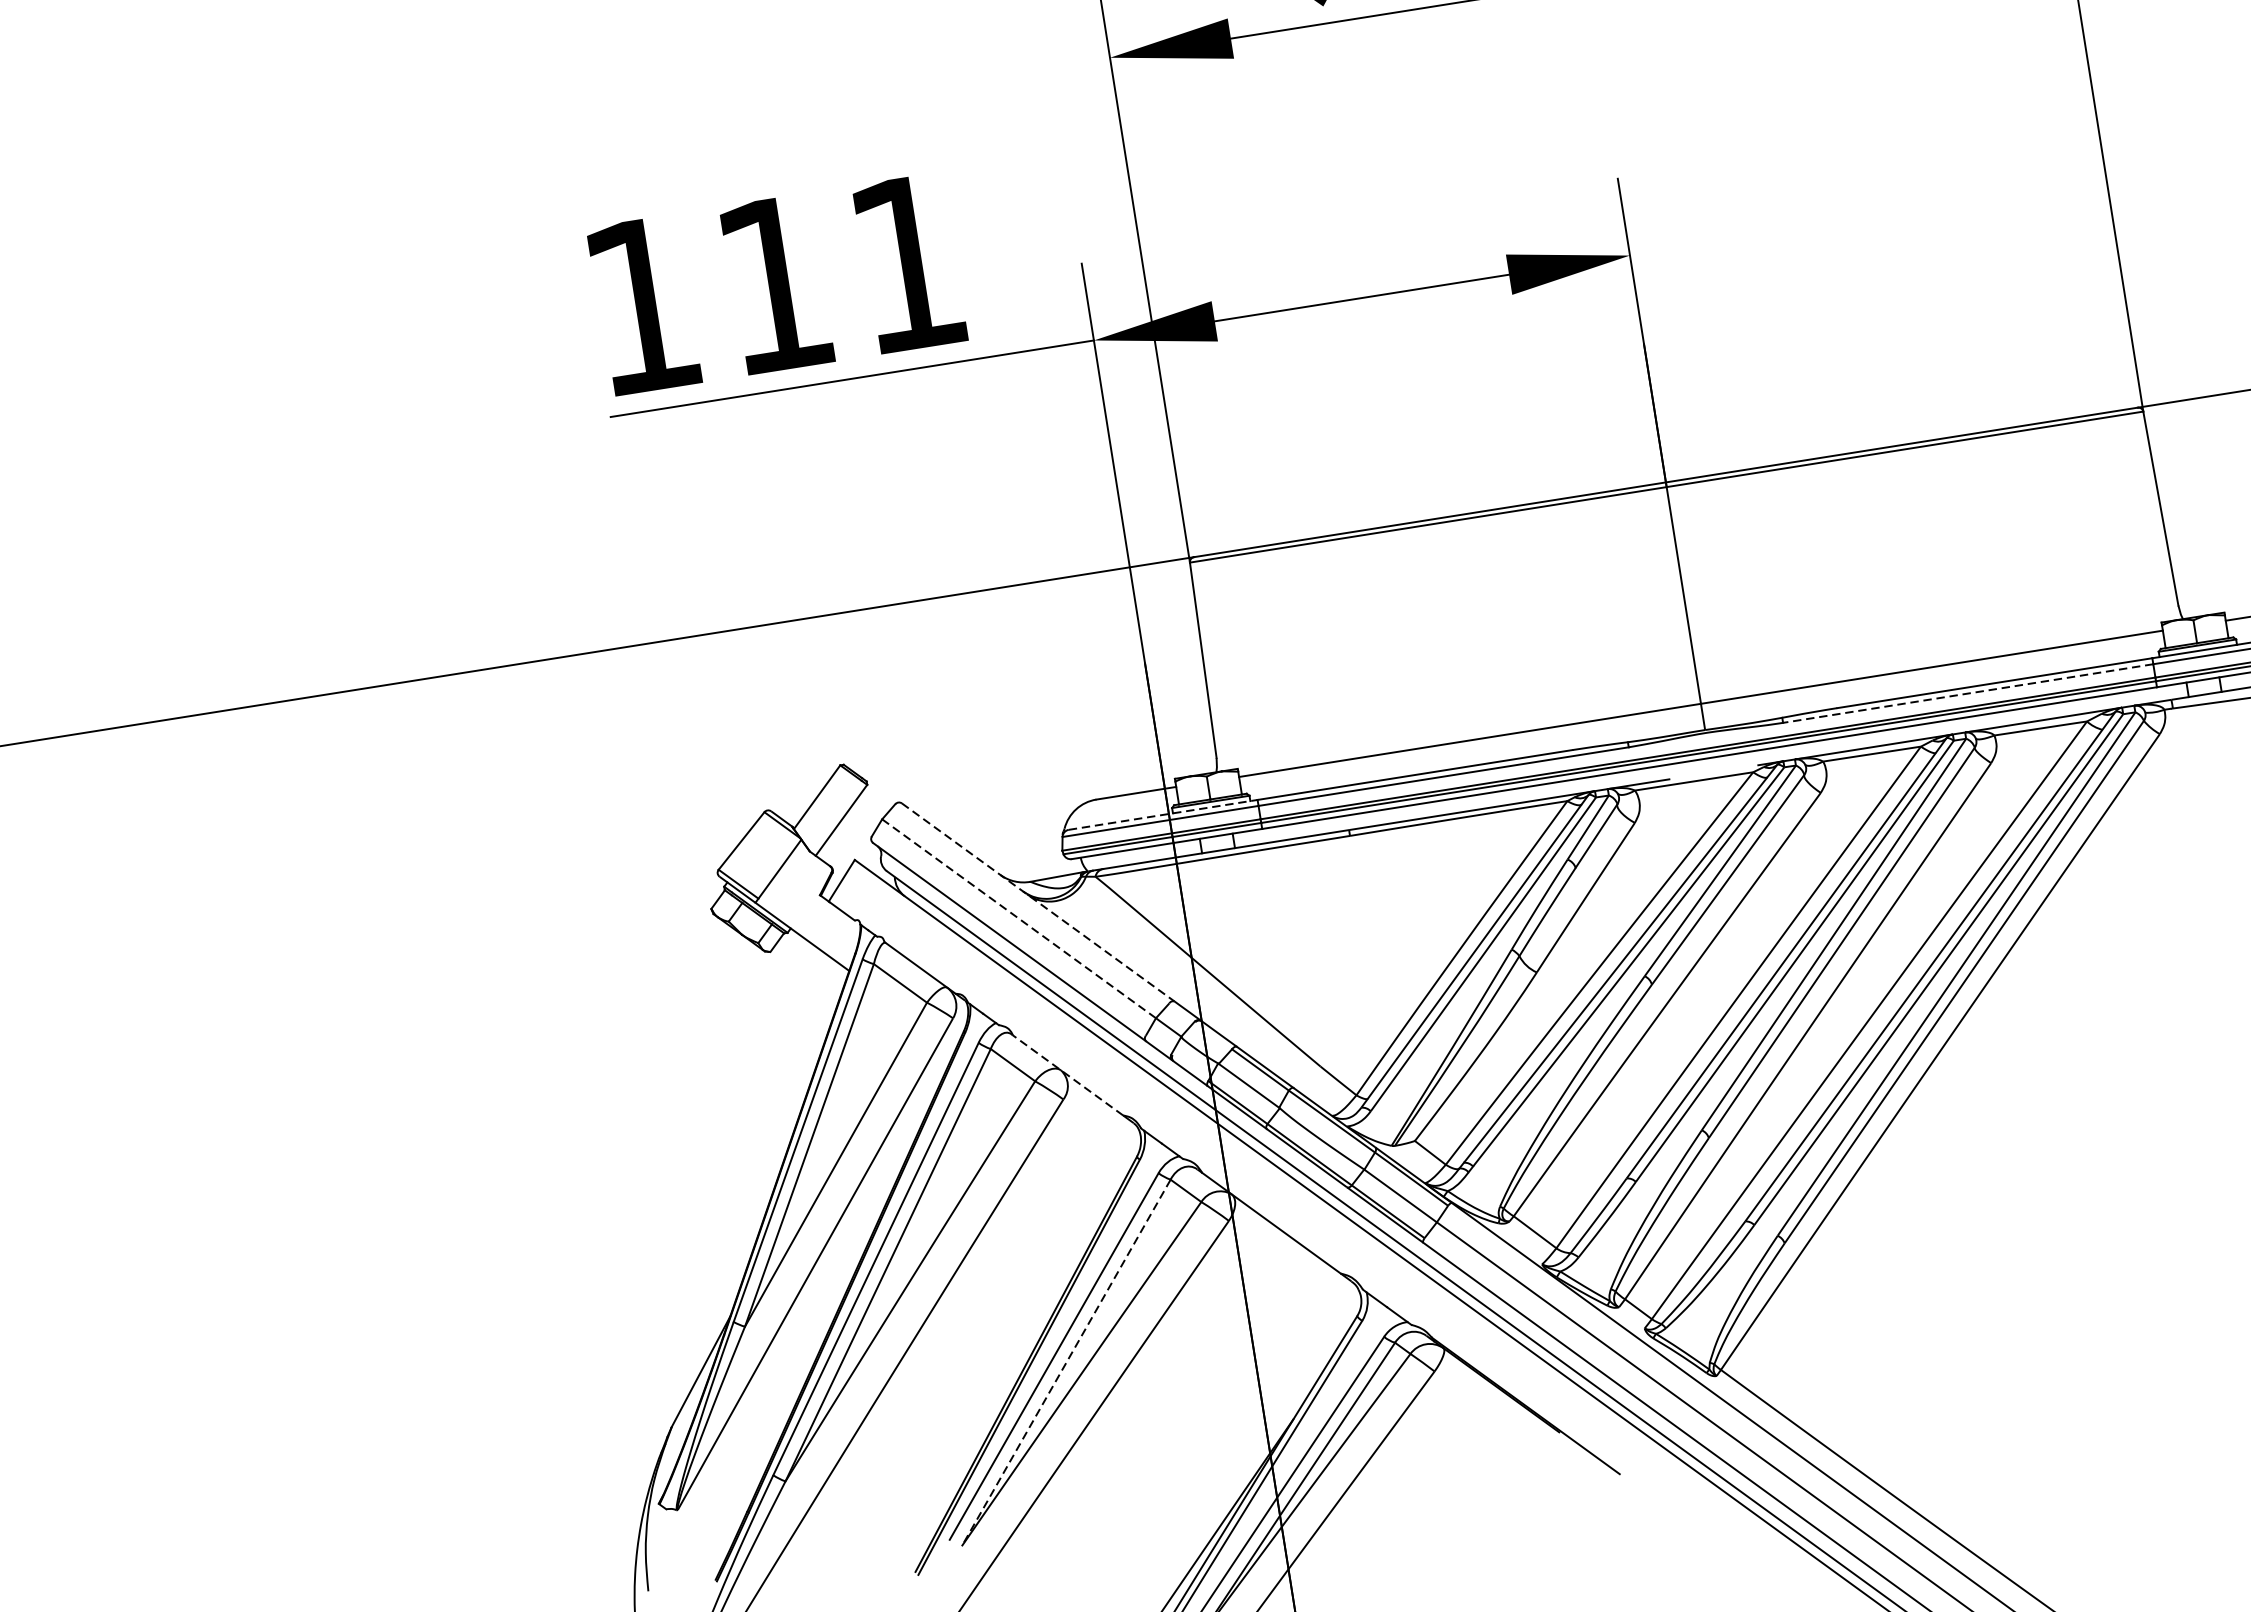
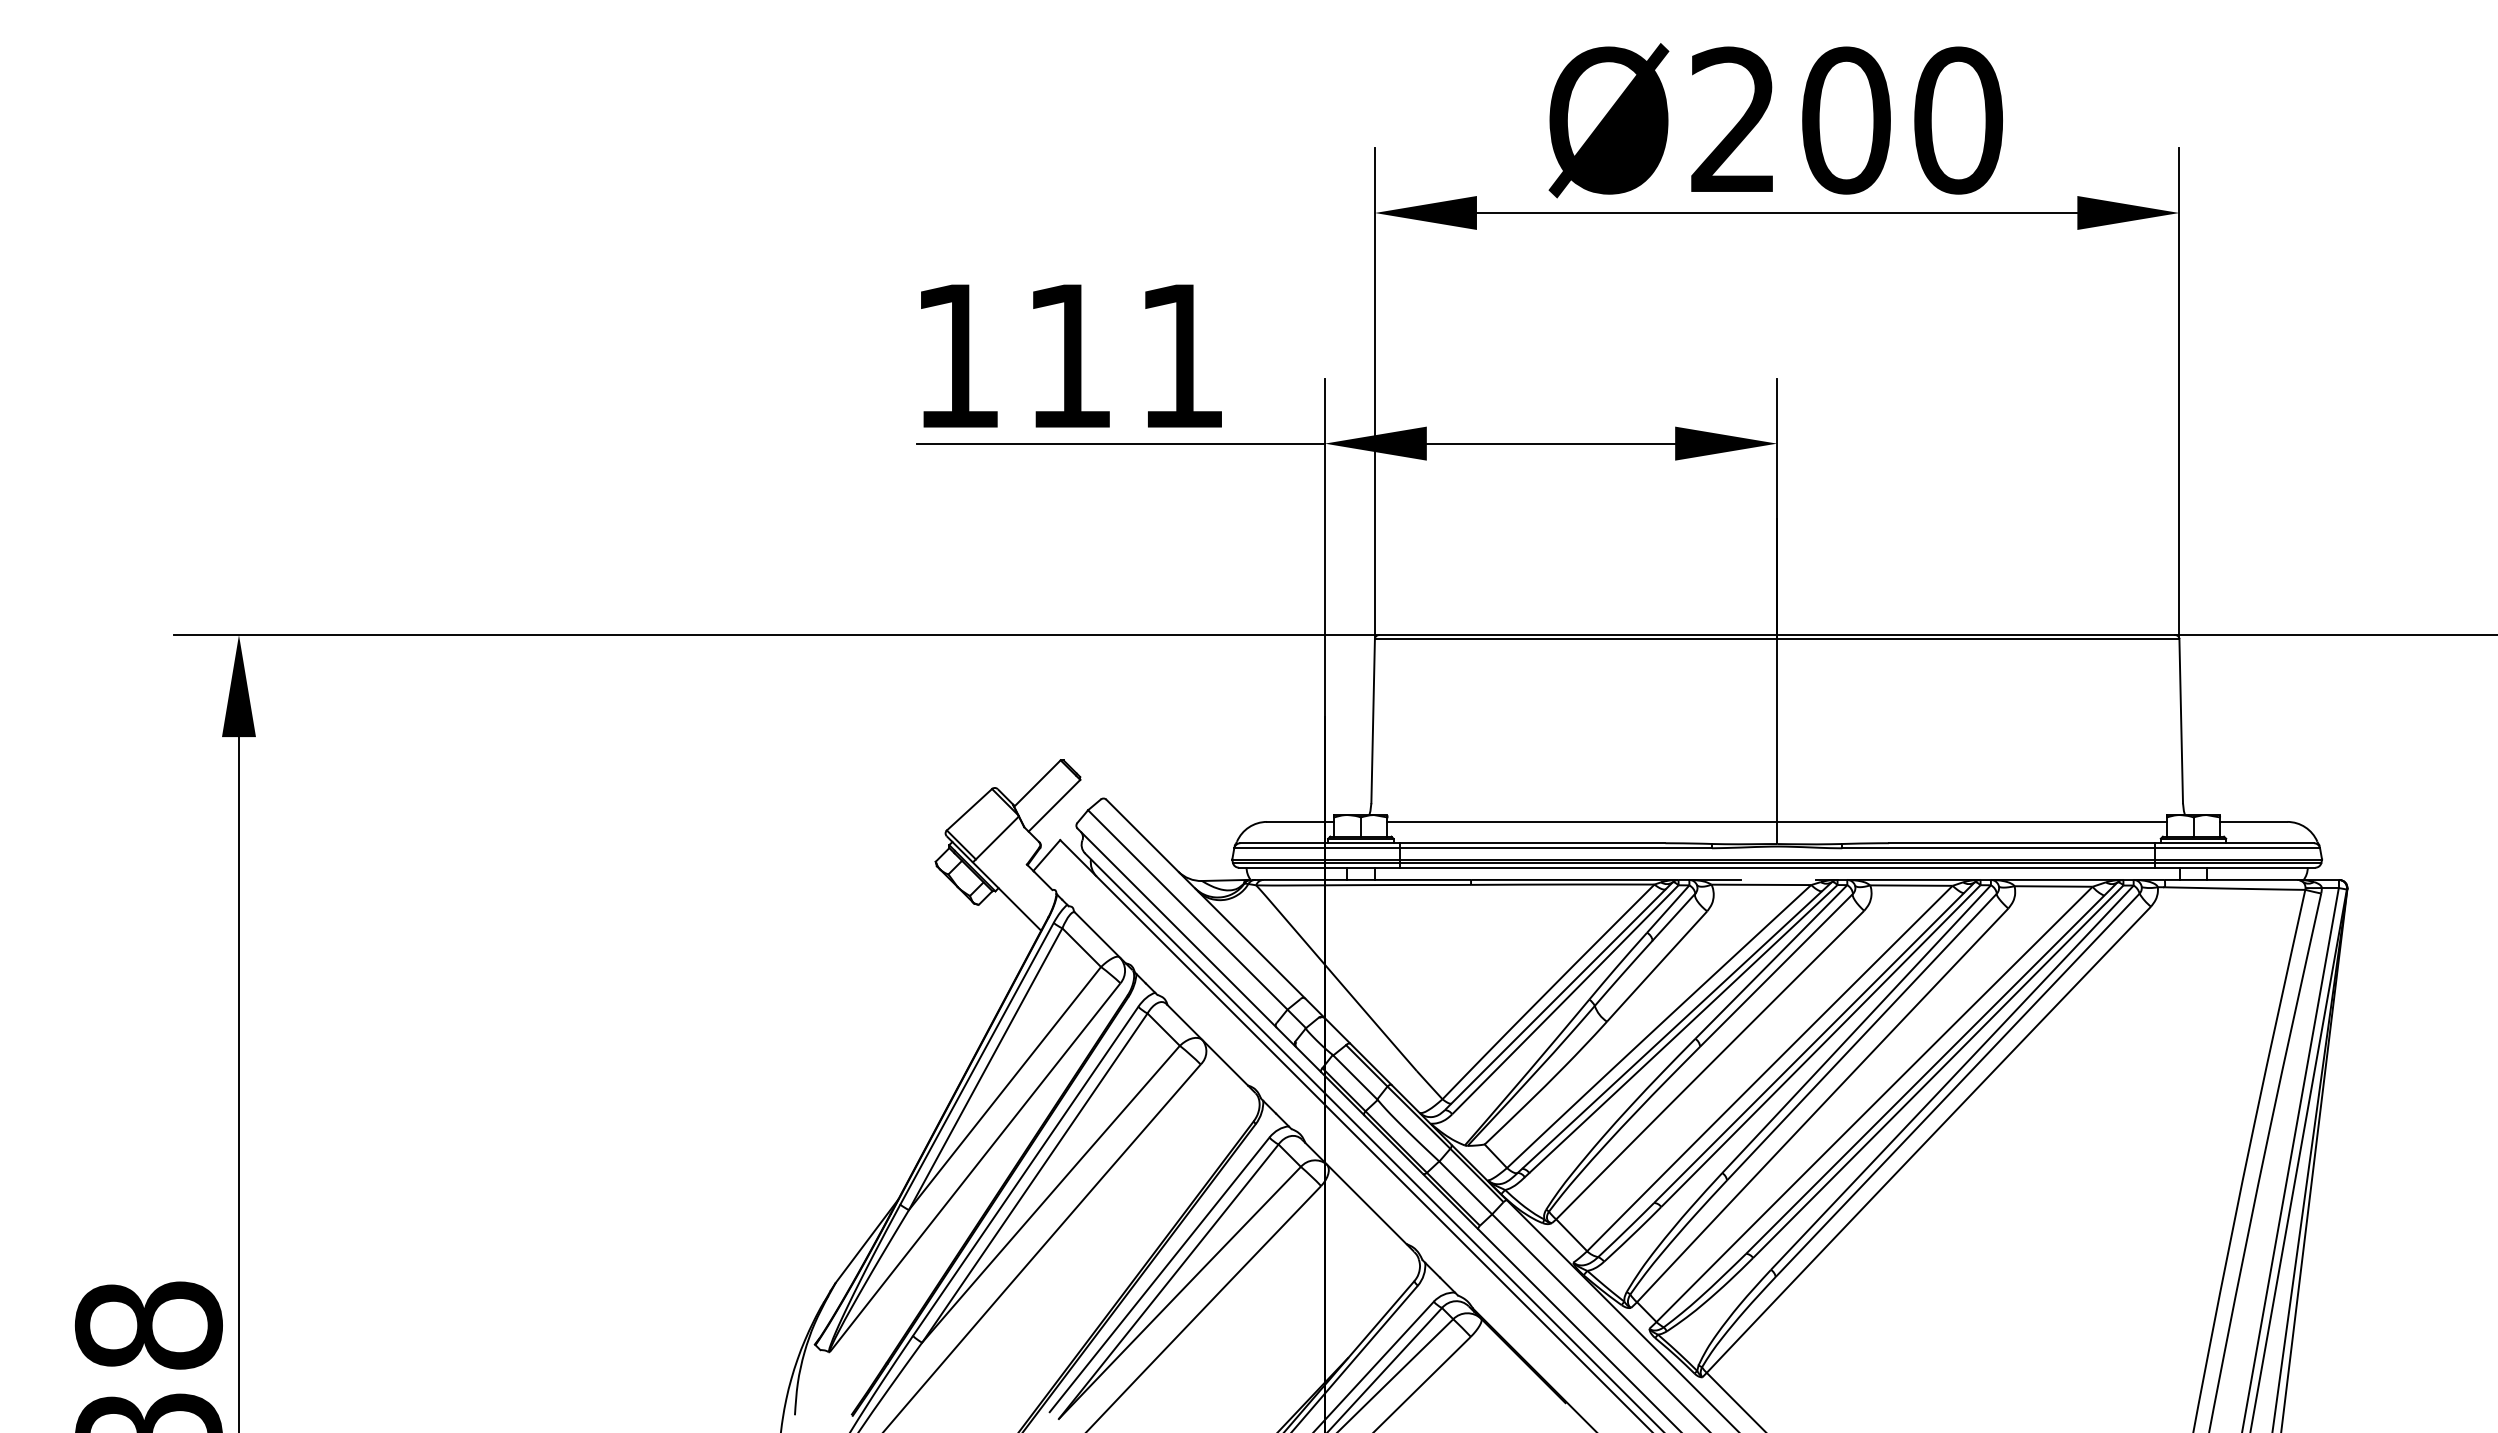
line: (1968, 693) -> (1998, 848), dashed -> solid
line: (1162, 815) -> (1319, 843), dashed -> solid
line: (1038, 903) -> (1205, 899), dashed -> solid
line: (1018, 918) -> (1187, 909), dashed -> solid
line: (1067, 1075) -> (1207, 1045), dashed -> solid
line: (1065, 1362) -> (1168, 1281), dashed -> solid

